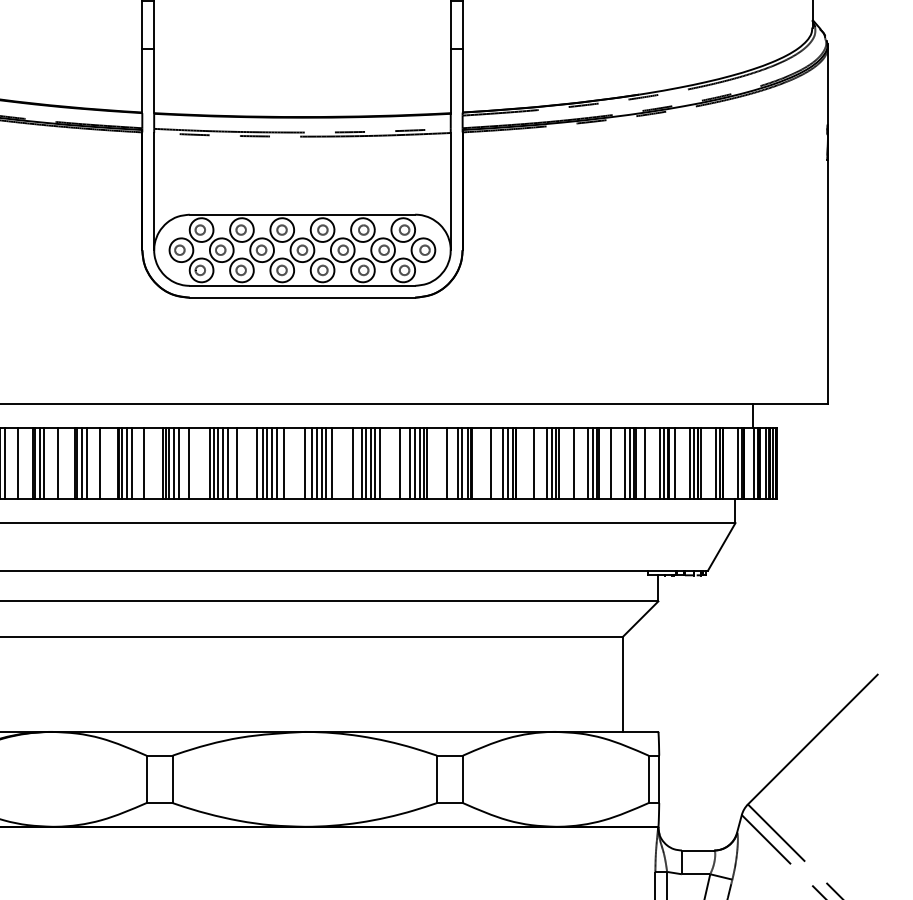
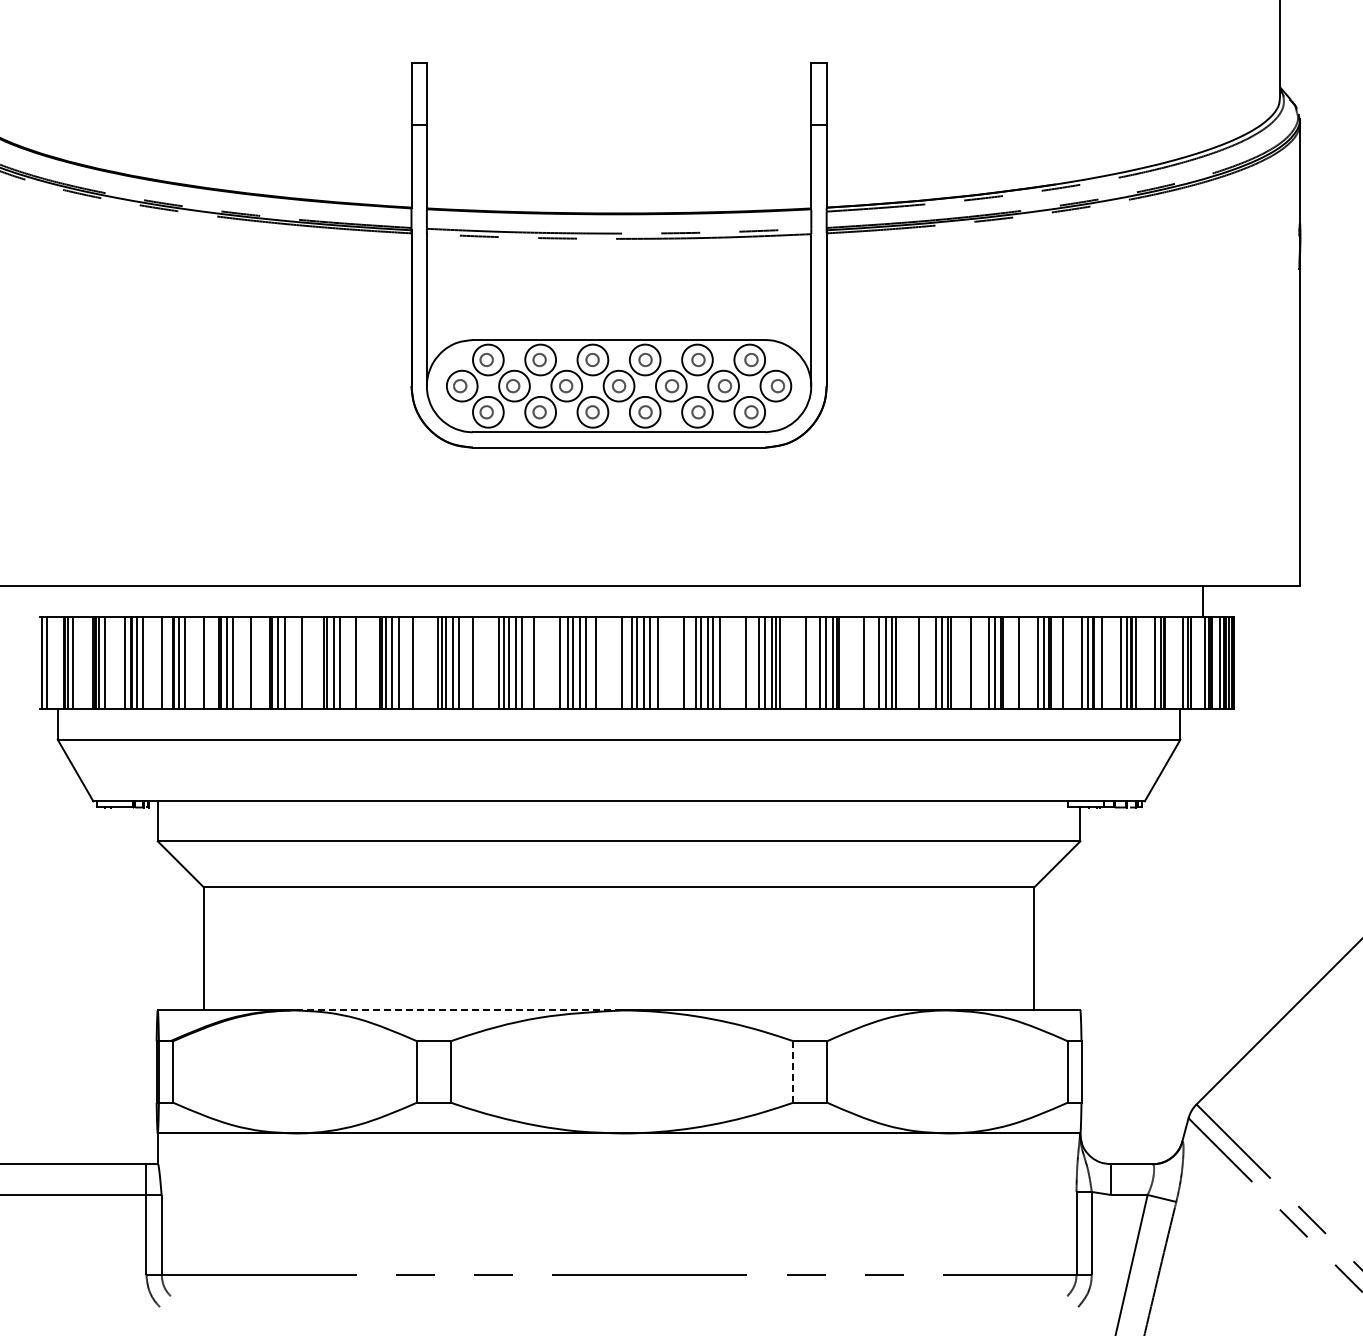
line: (178, 731) -> (458, 1010), solid -> dashed
line: (437, 779) -> (793, 1071), solid -> dashed

